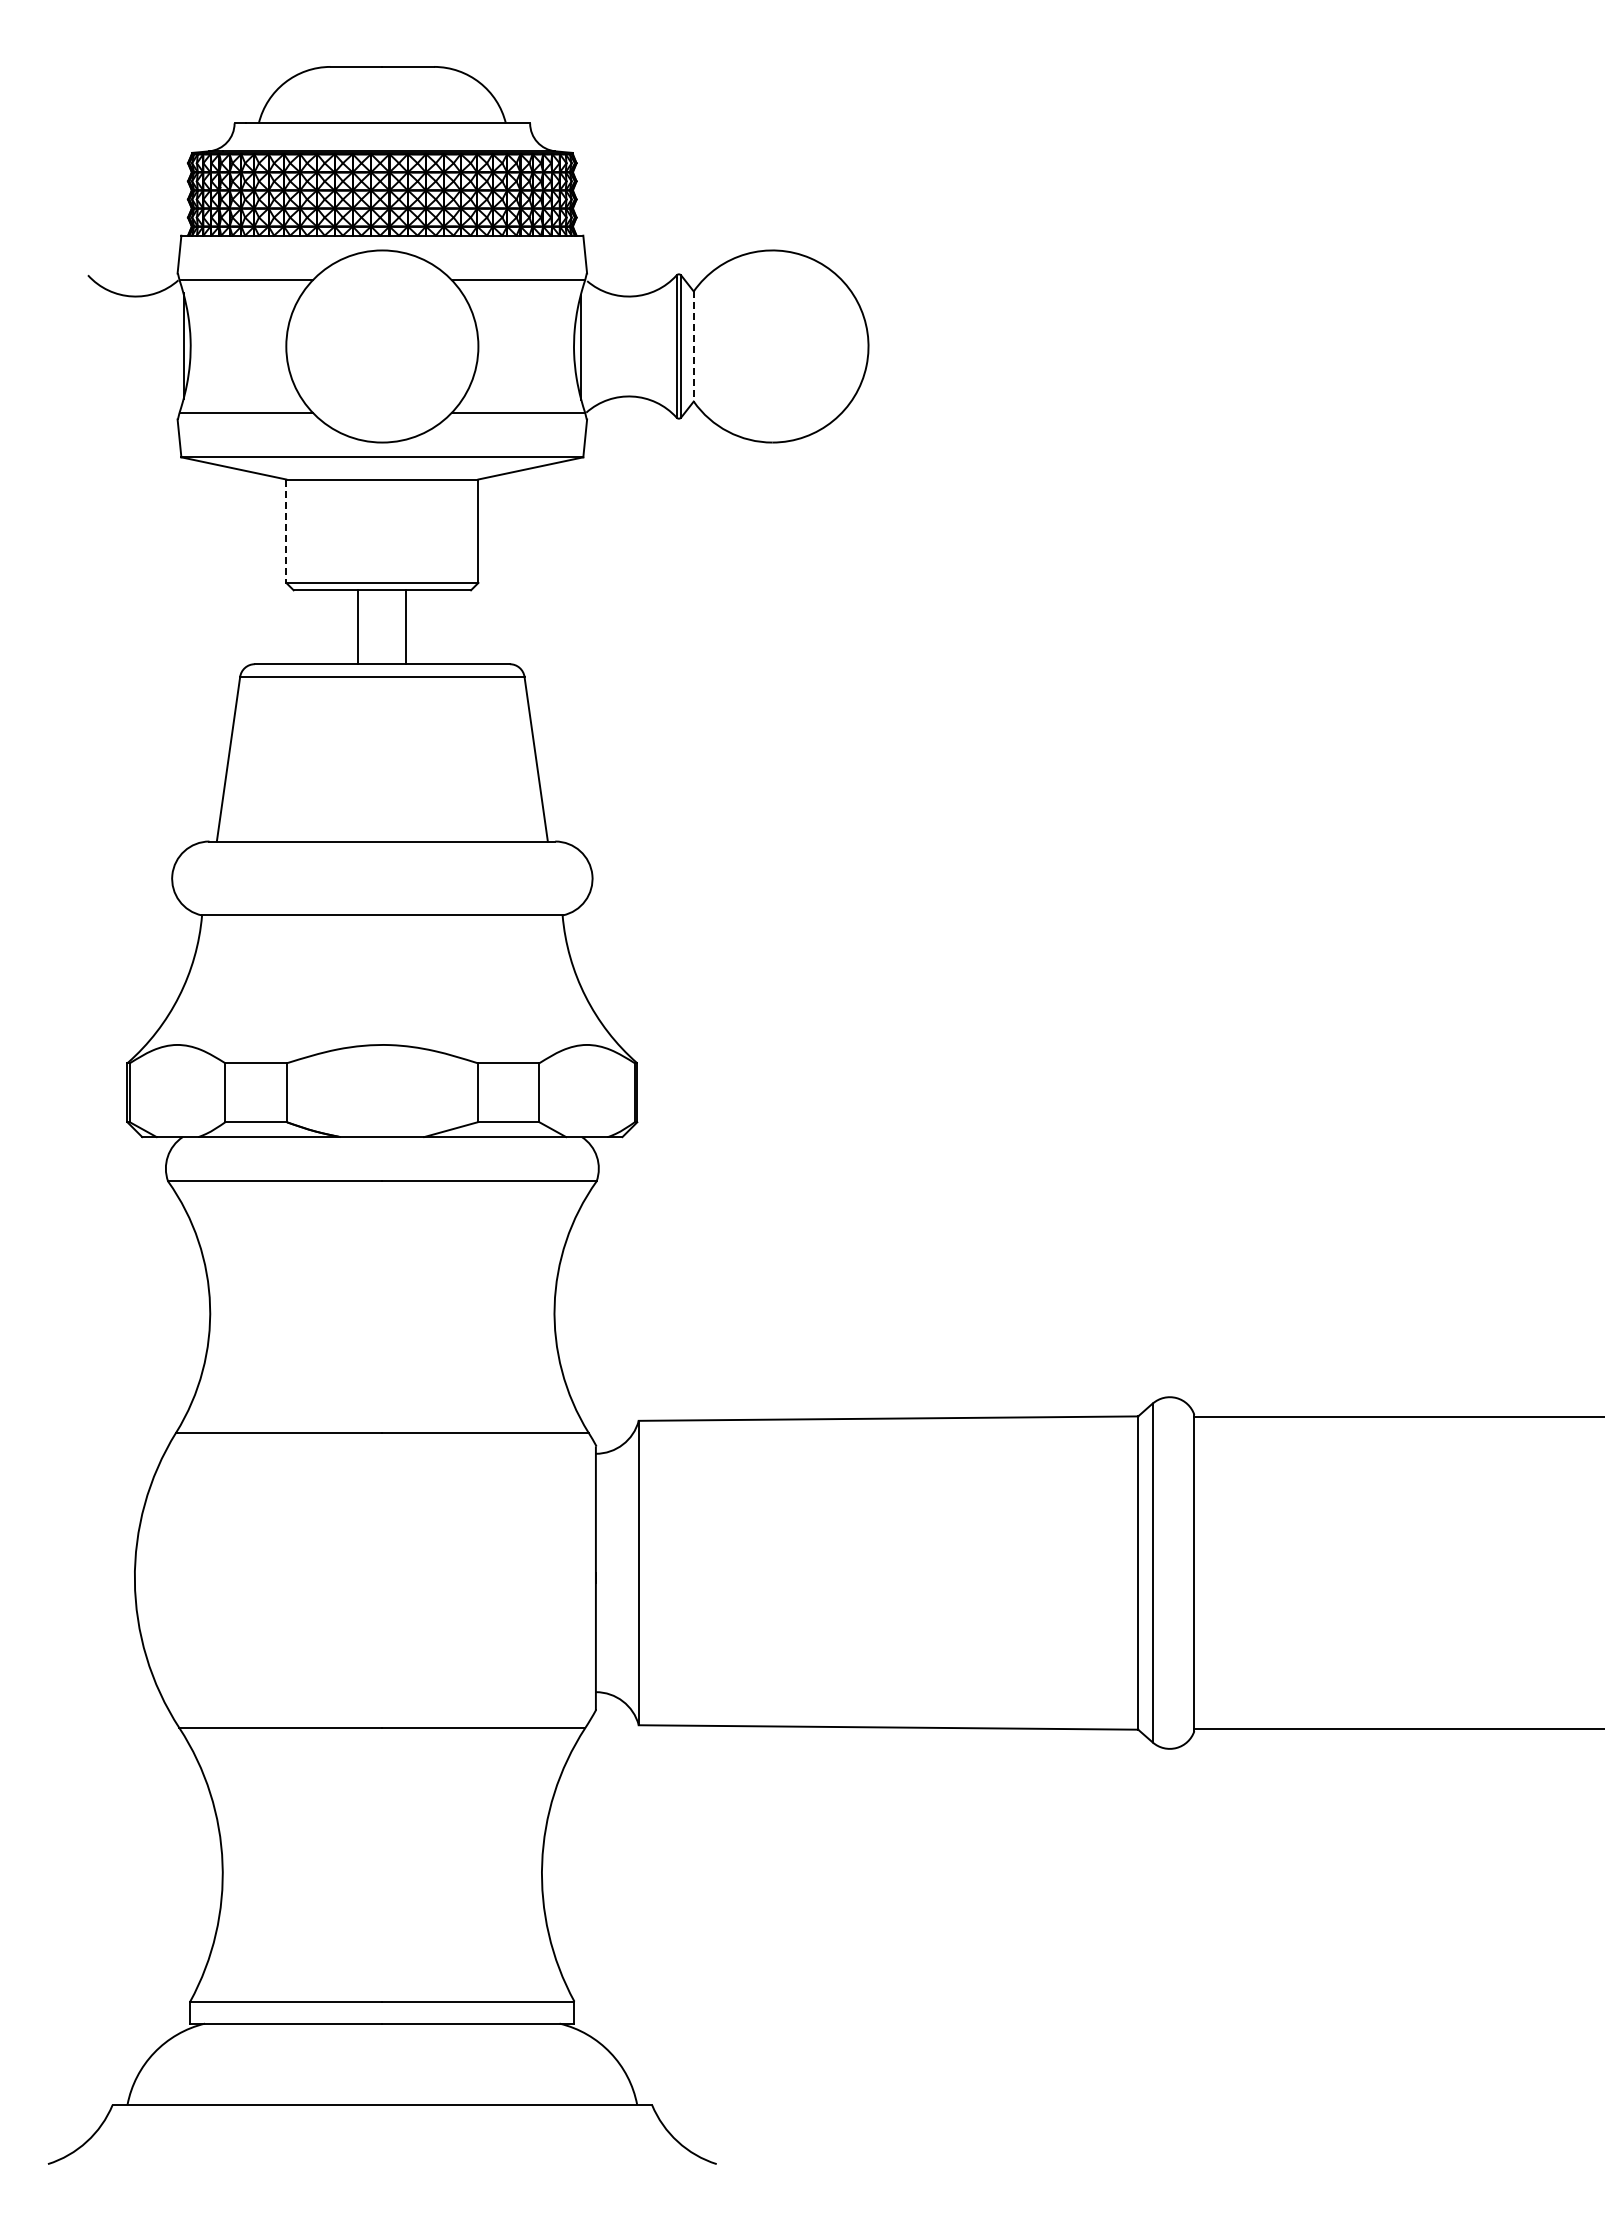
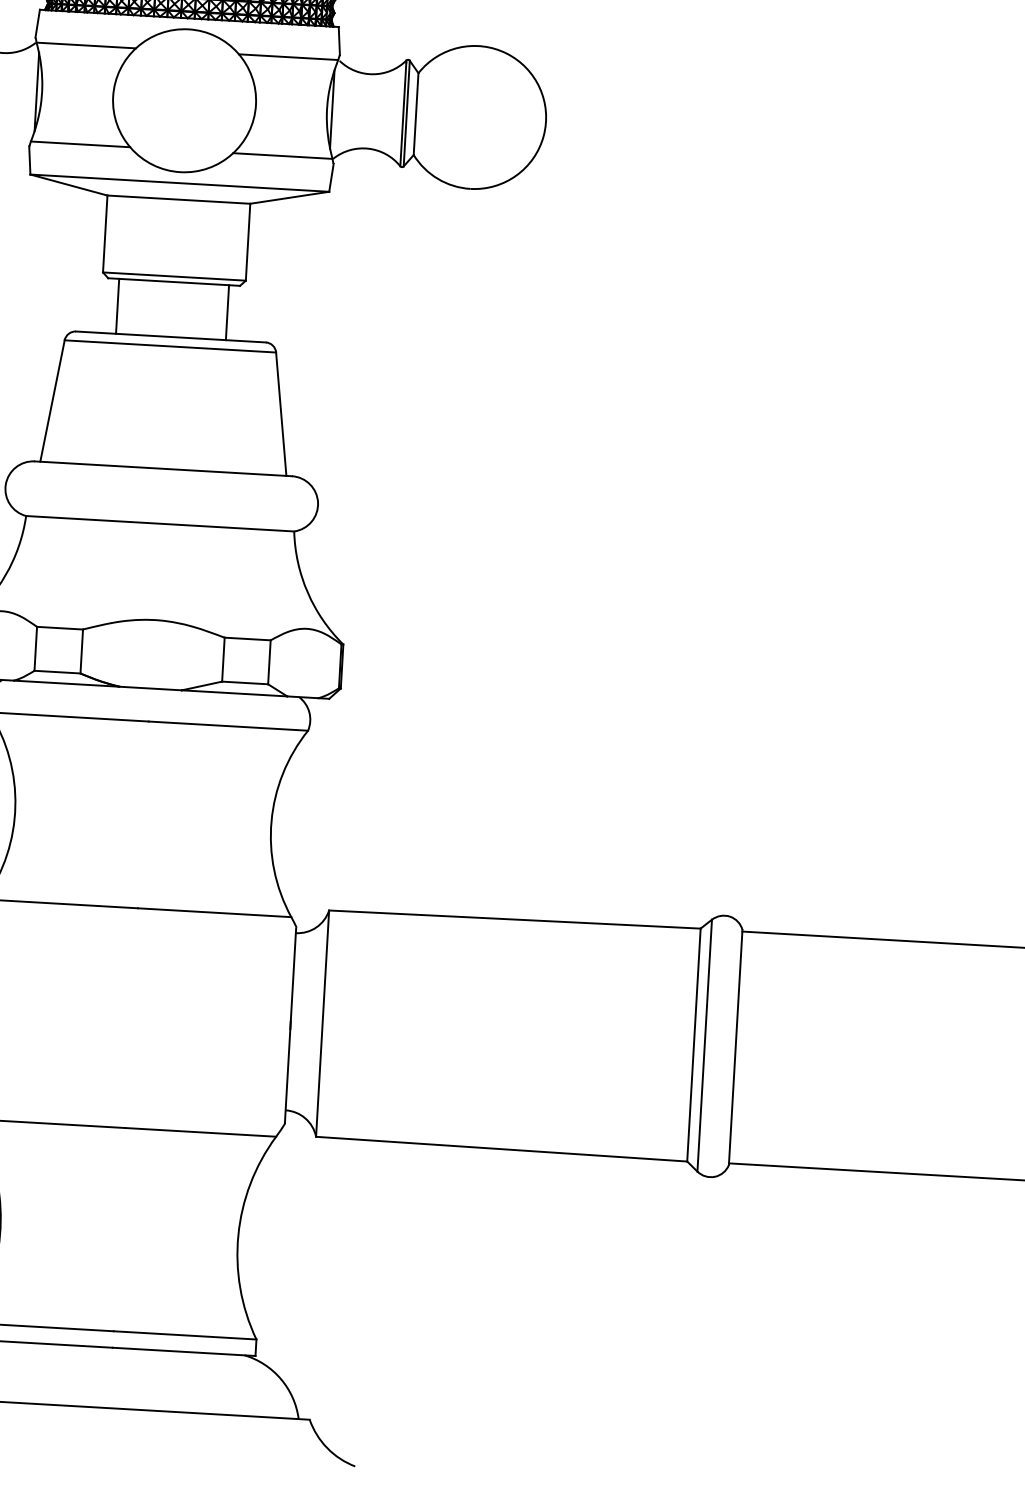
line: (693, 347) -> (415, 114), dashed -> solid
line: (286, 531) -> (105, 234), dashed -> solid
line: (358, 627) -> (227, 312), moved
line: (406, 627) -> (117, 306), moved

